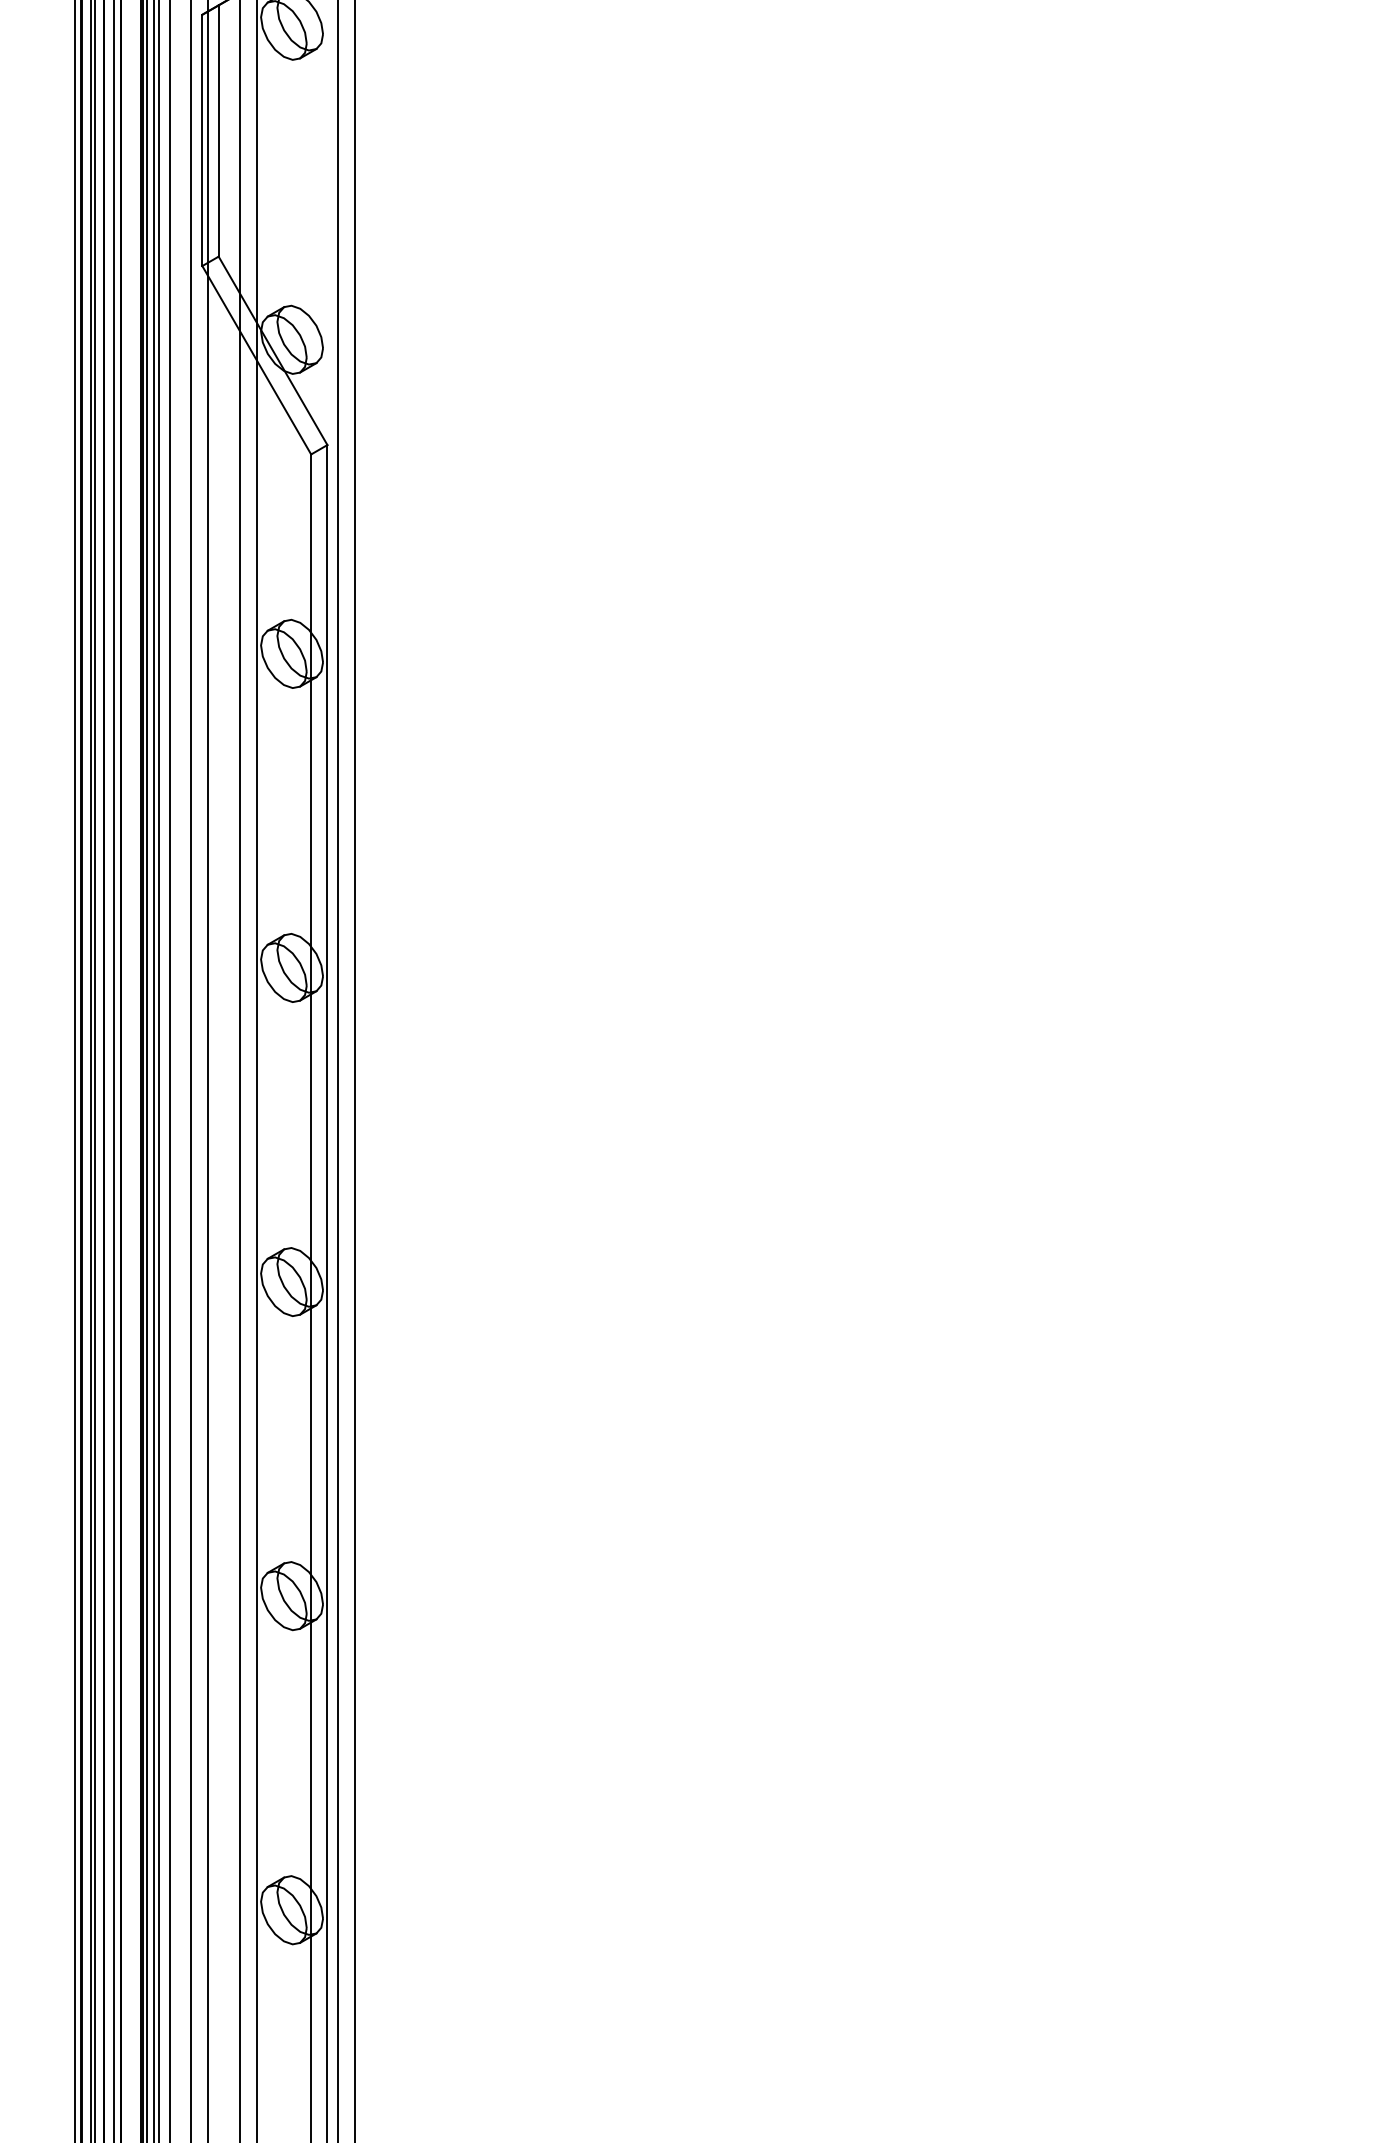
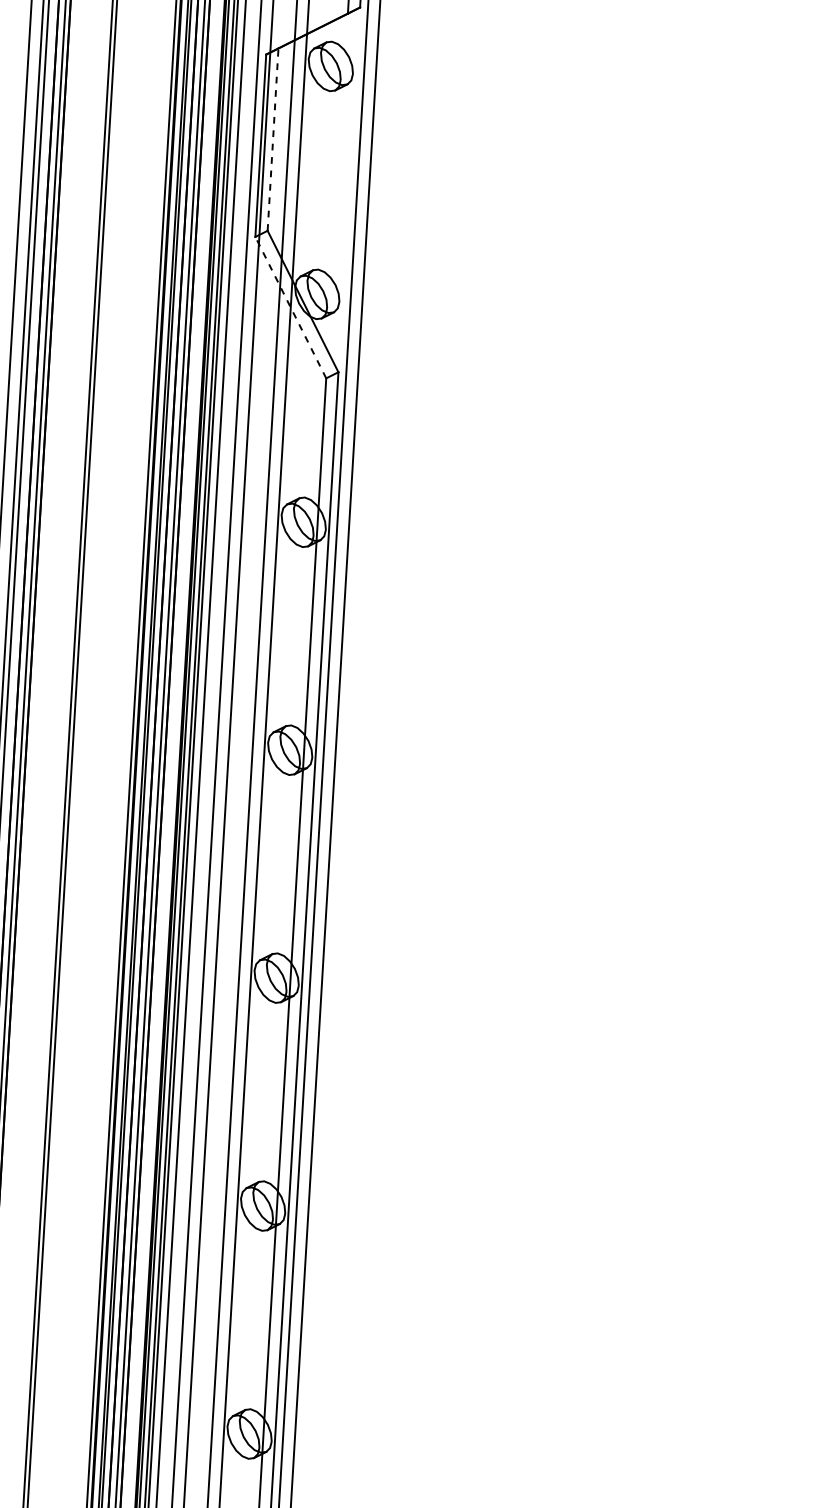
line: (218, 131) -> (272, 140), solid -> dashed
line: (256, 360) -> (290, 307), solid -> dashed

